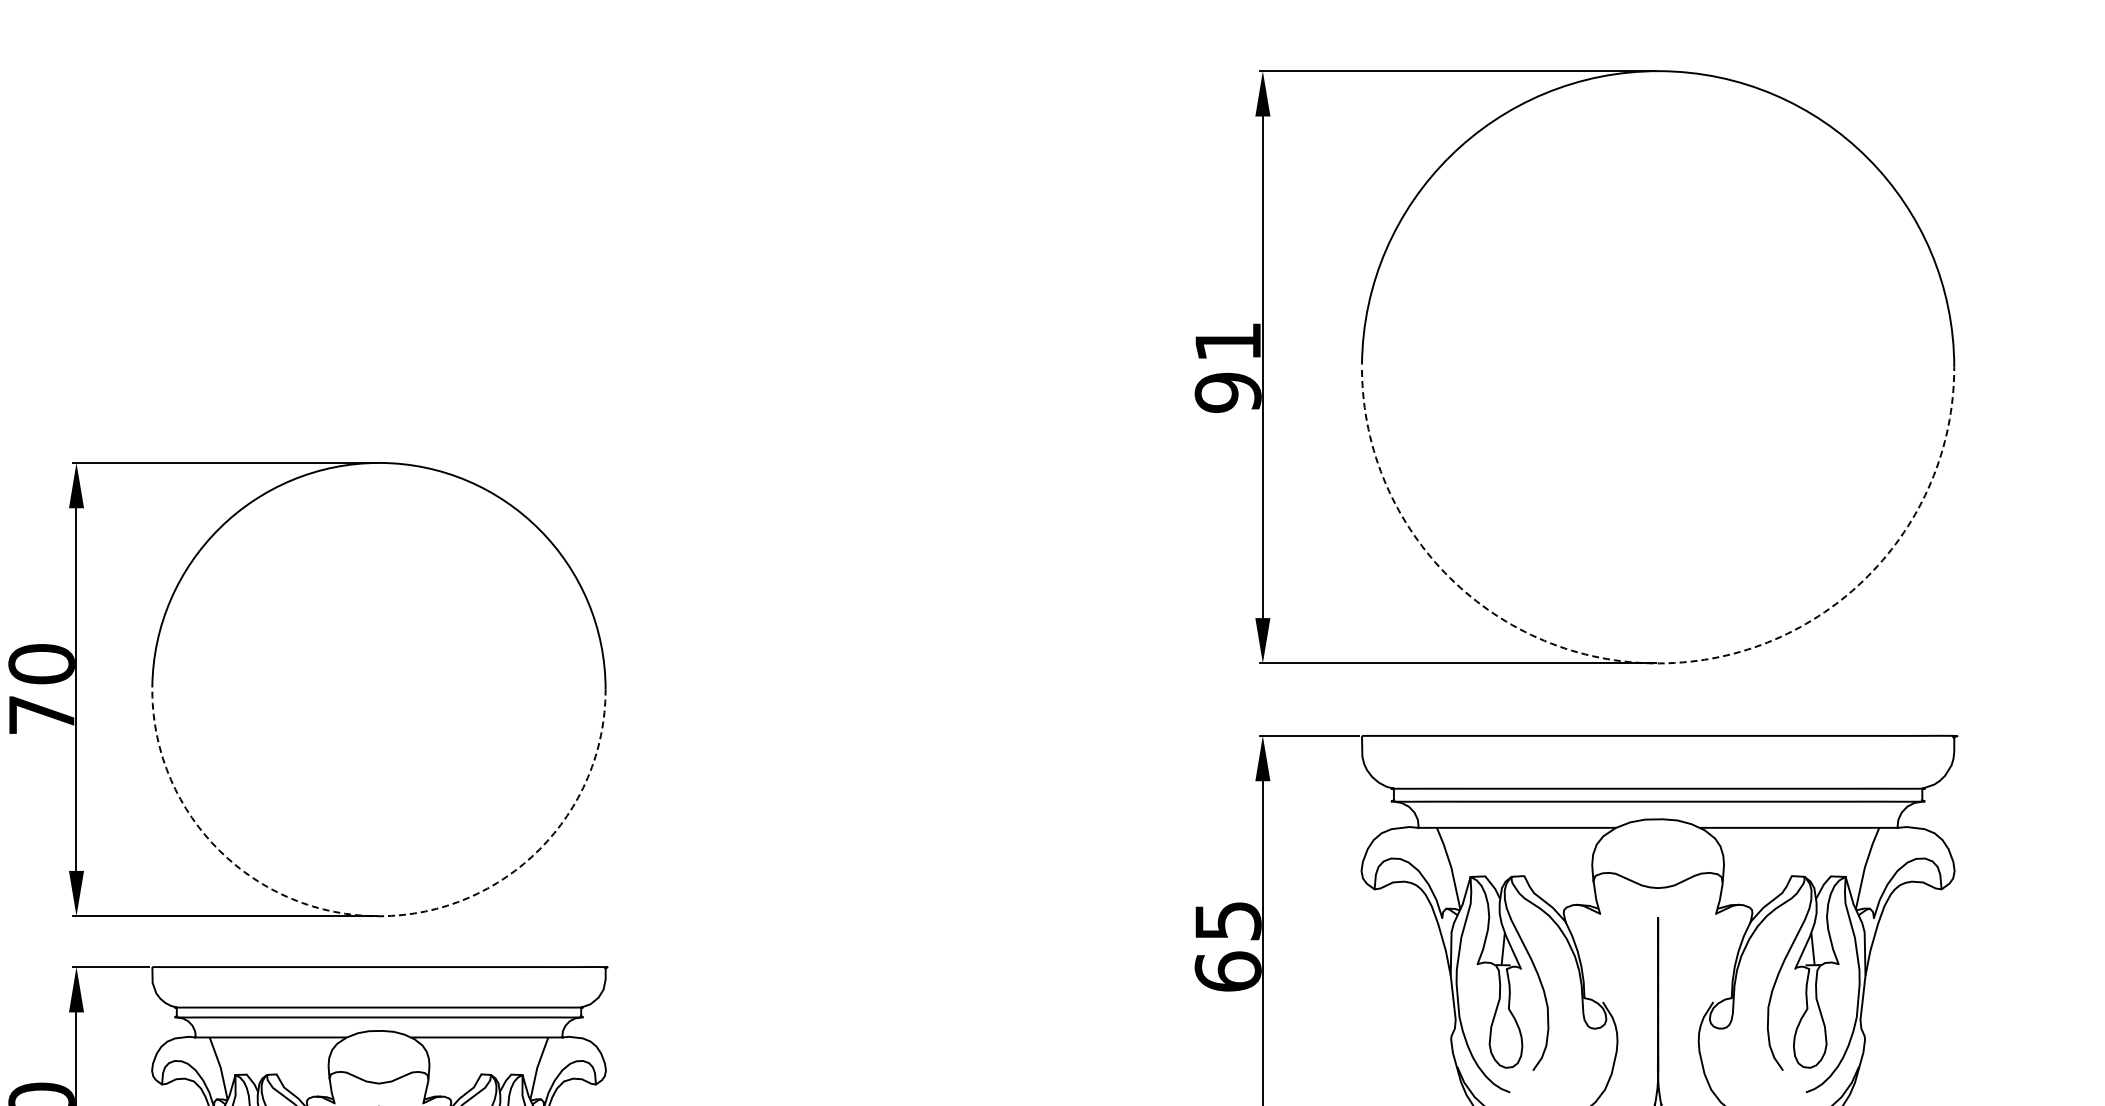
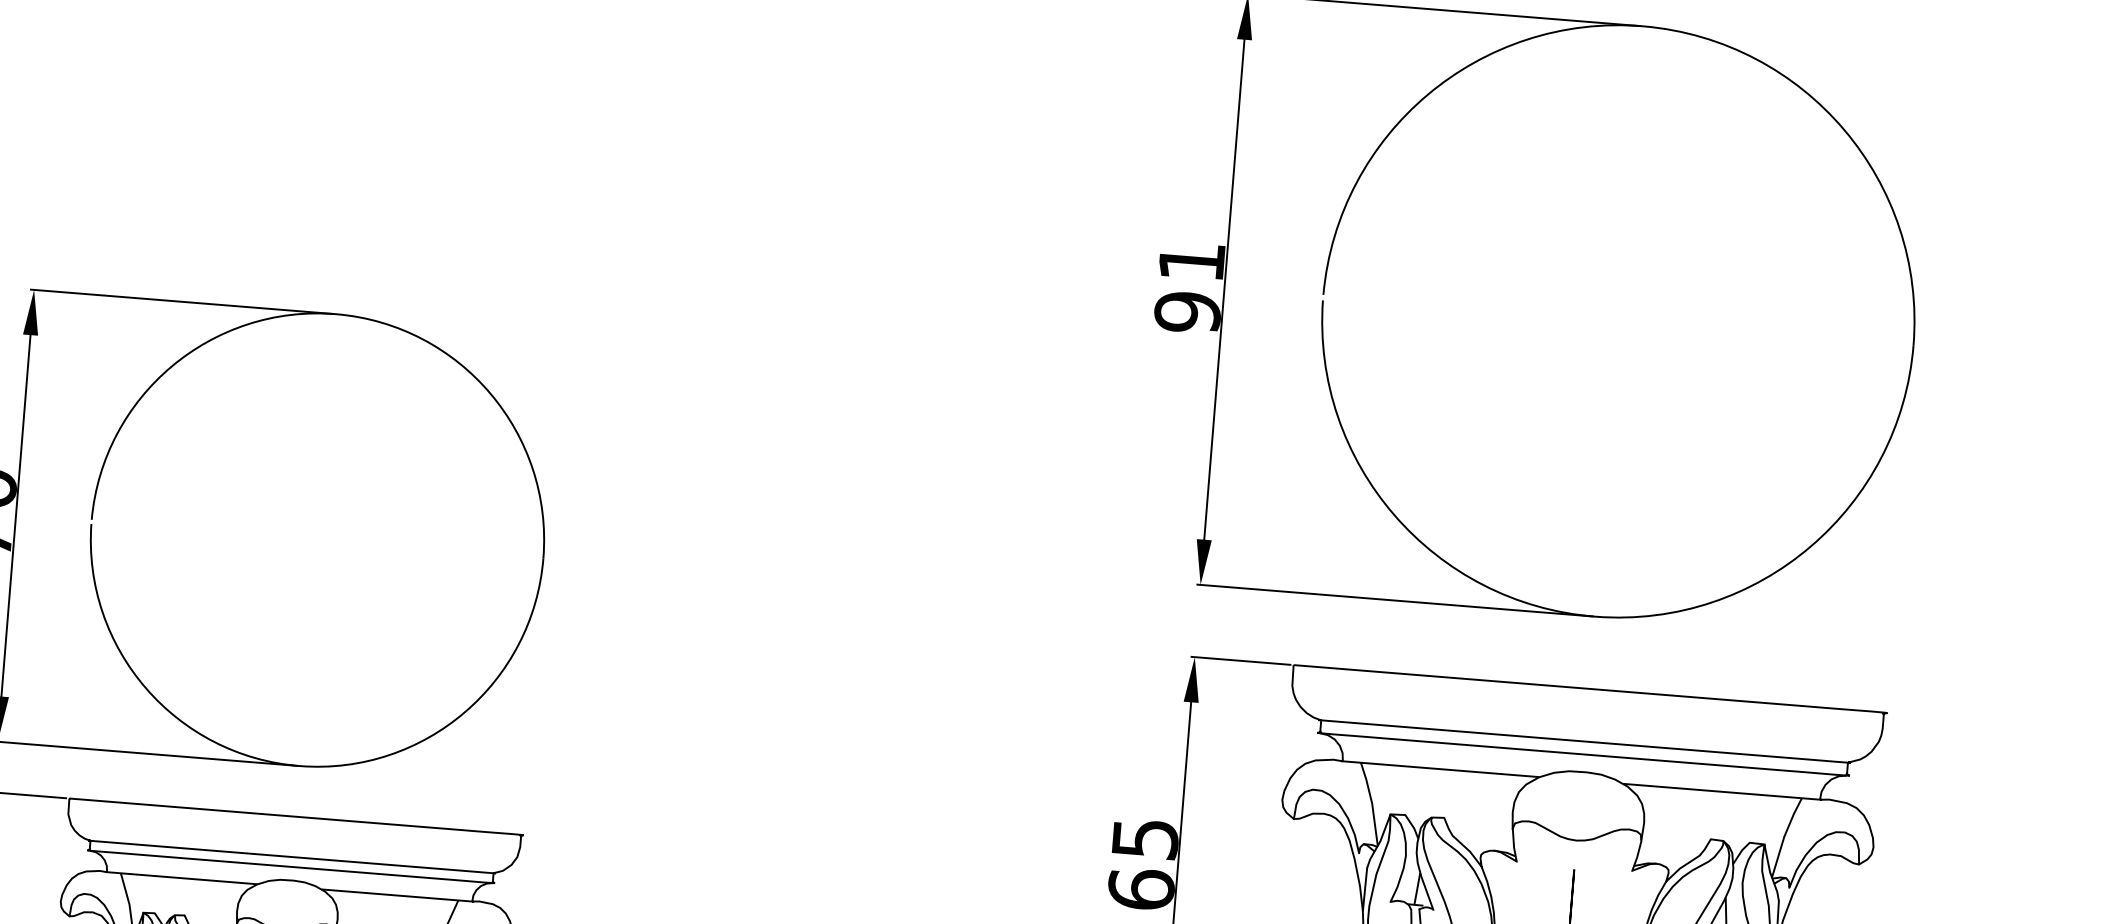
arc: (1659, 663) -> (1595, 616), dashed -> solid
arc: (380, 916) -> (300, 766), dashed -> solid

